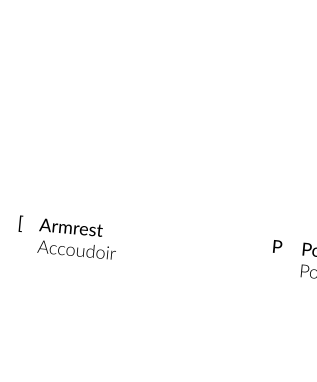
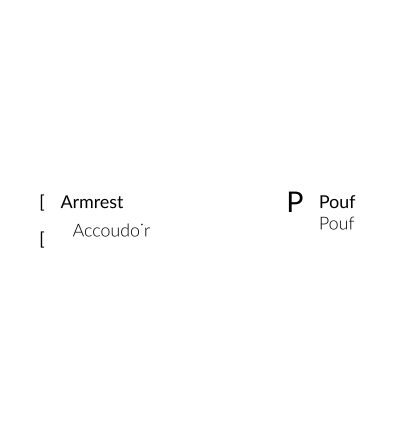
part: (277, 246) -> (295, 201), size x1.6
part: (76, 249) -> (111, 229), moved
line: (16, 261) -> (41, 239), added

